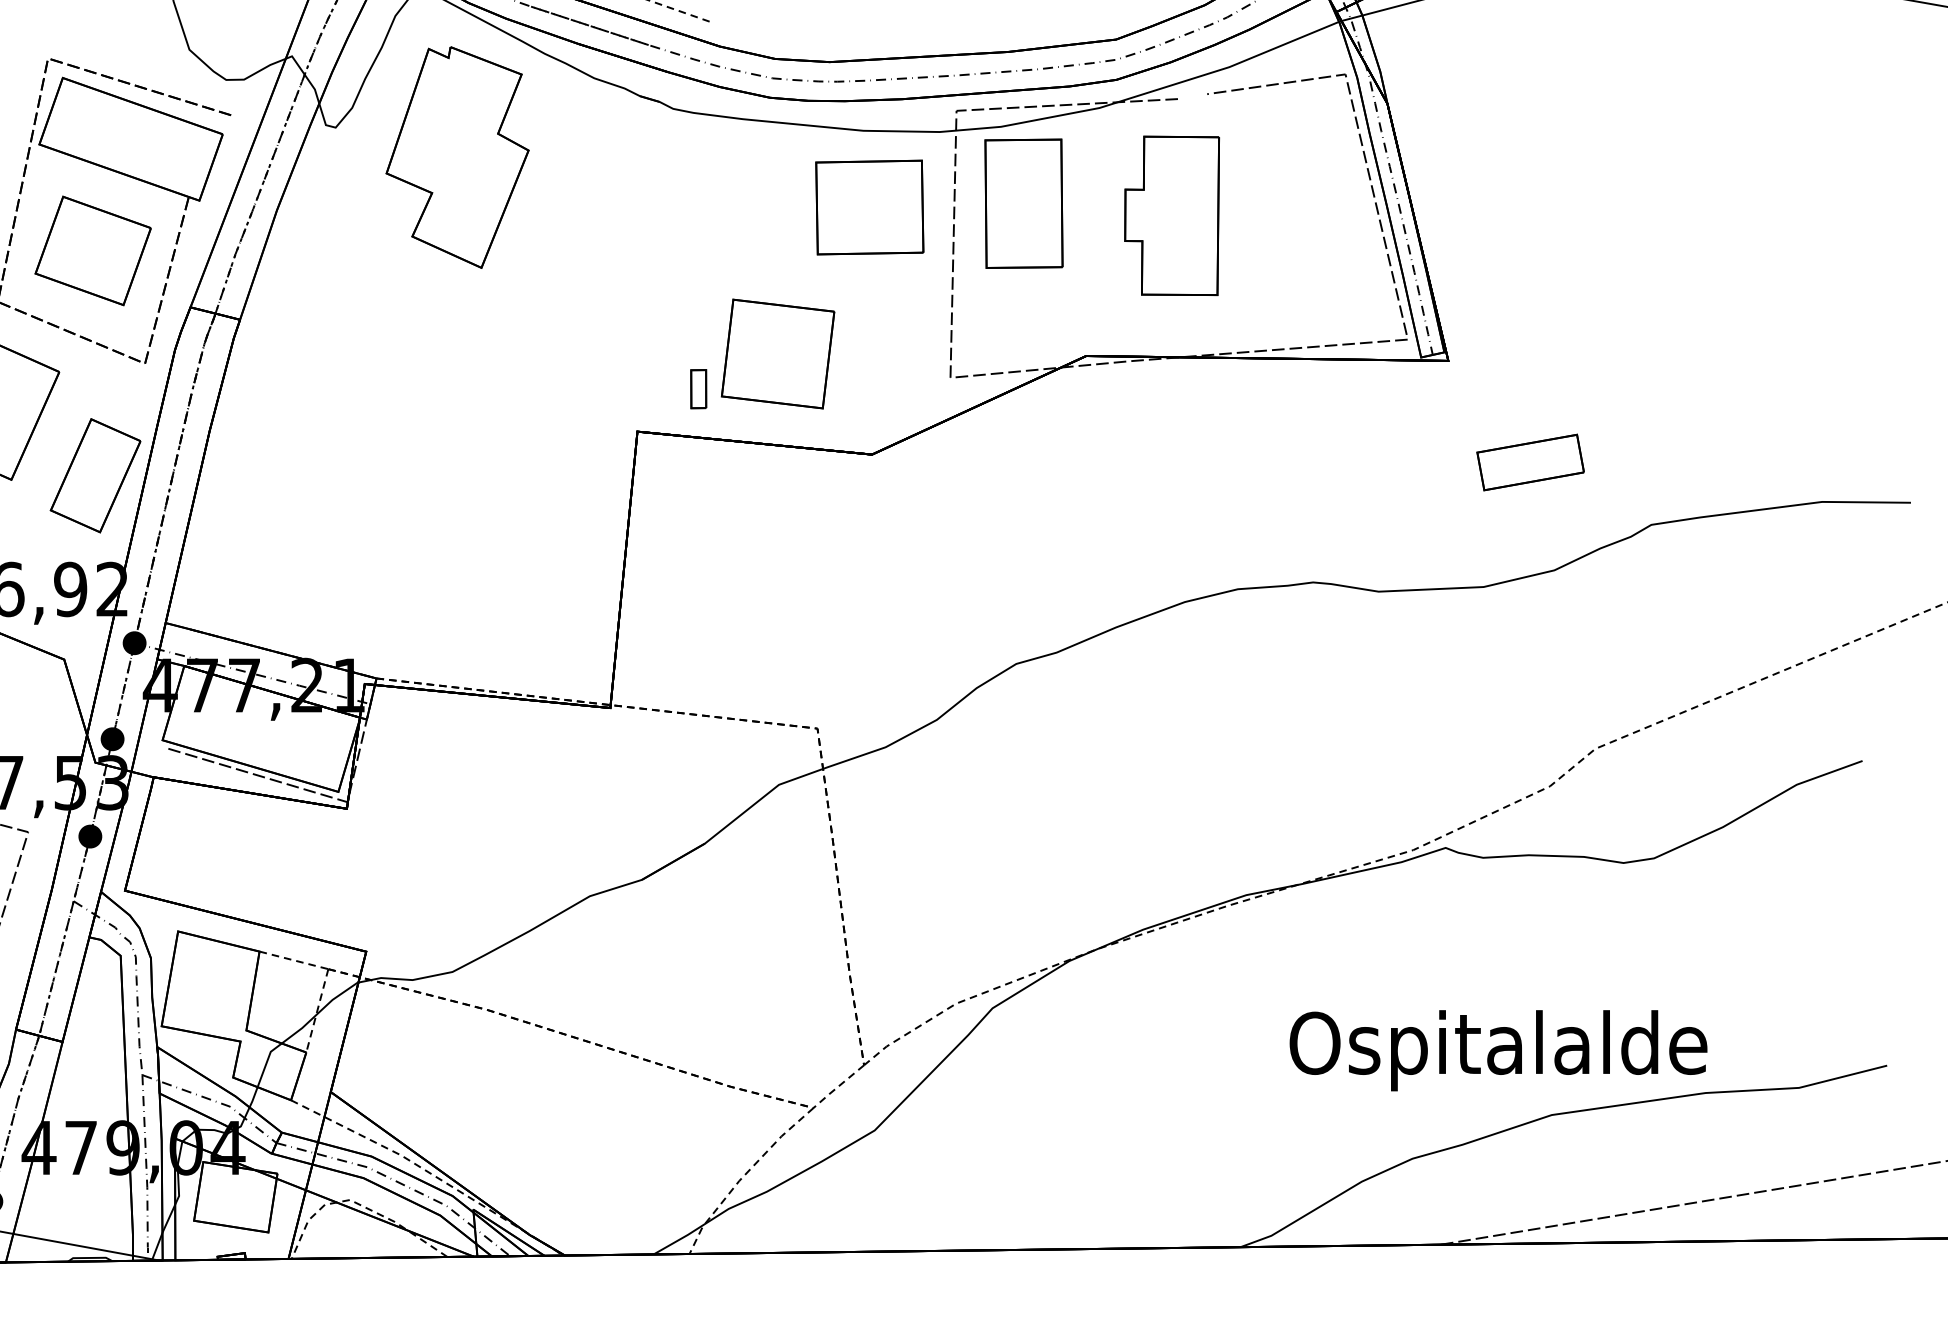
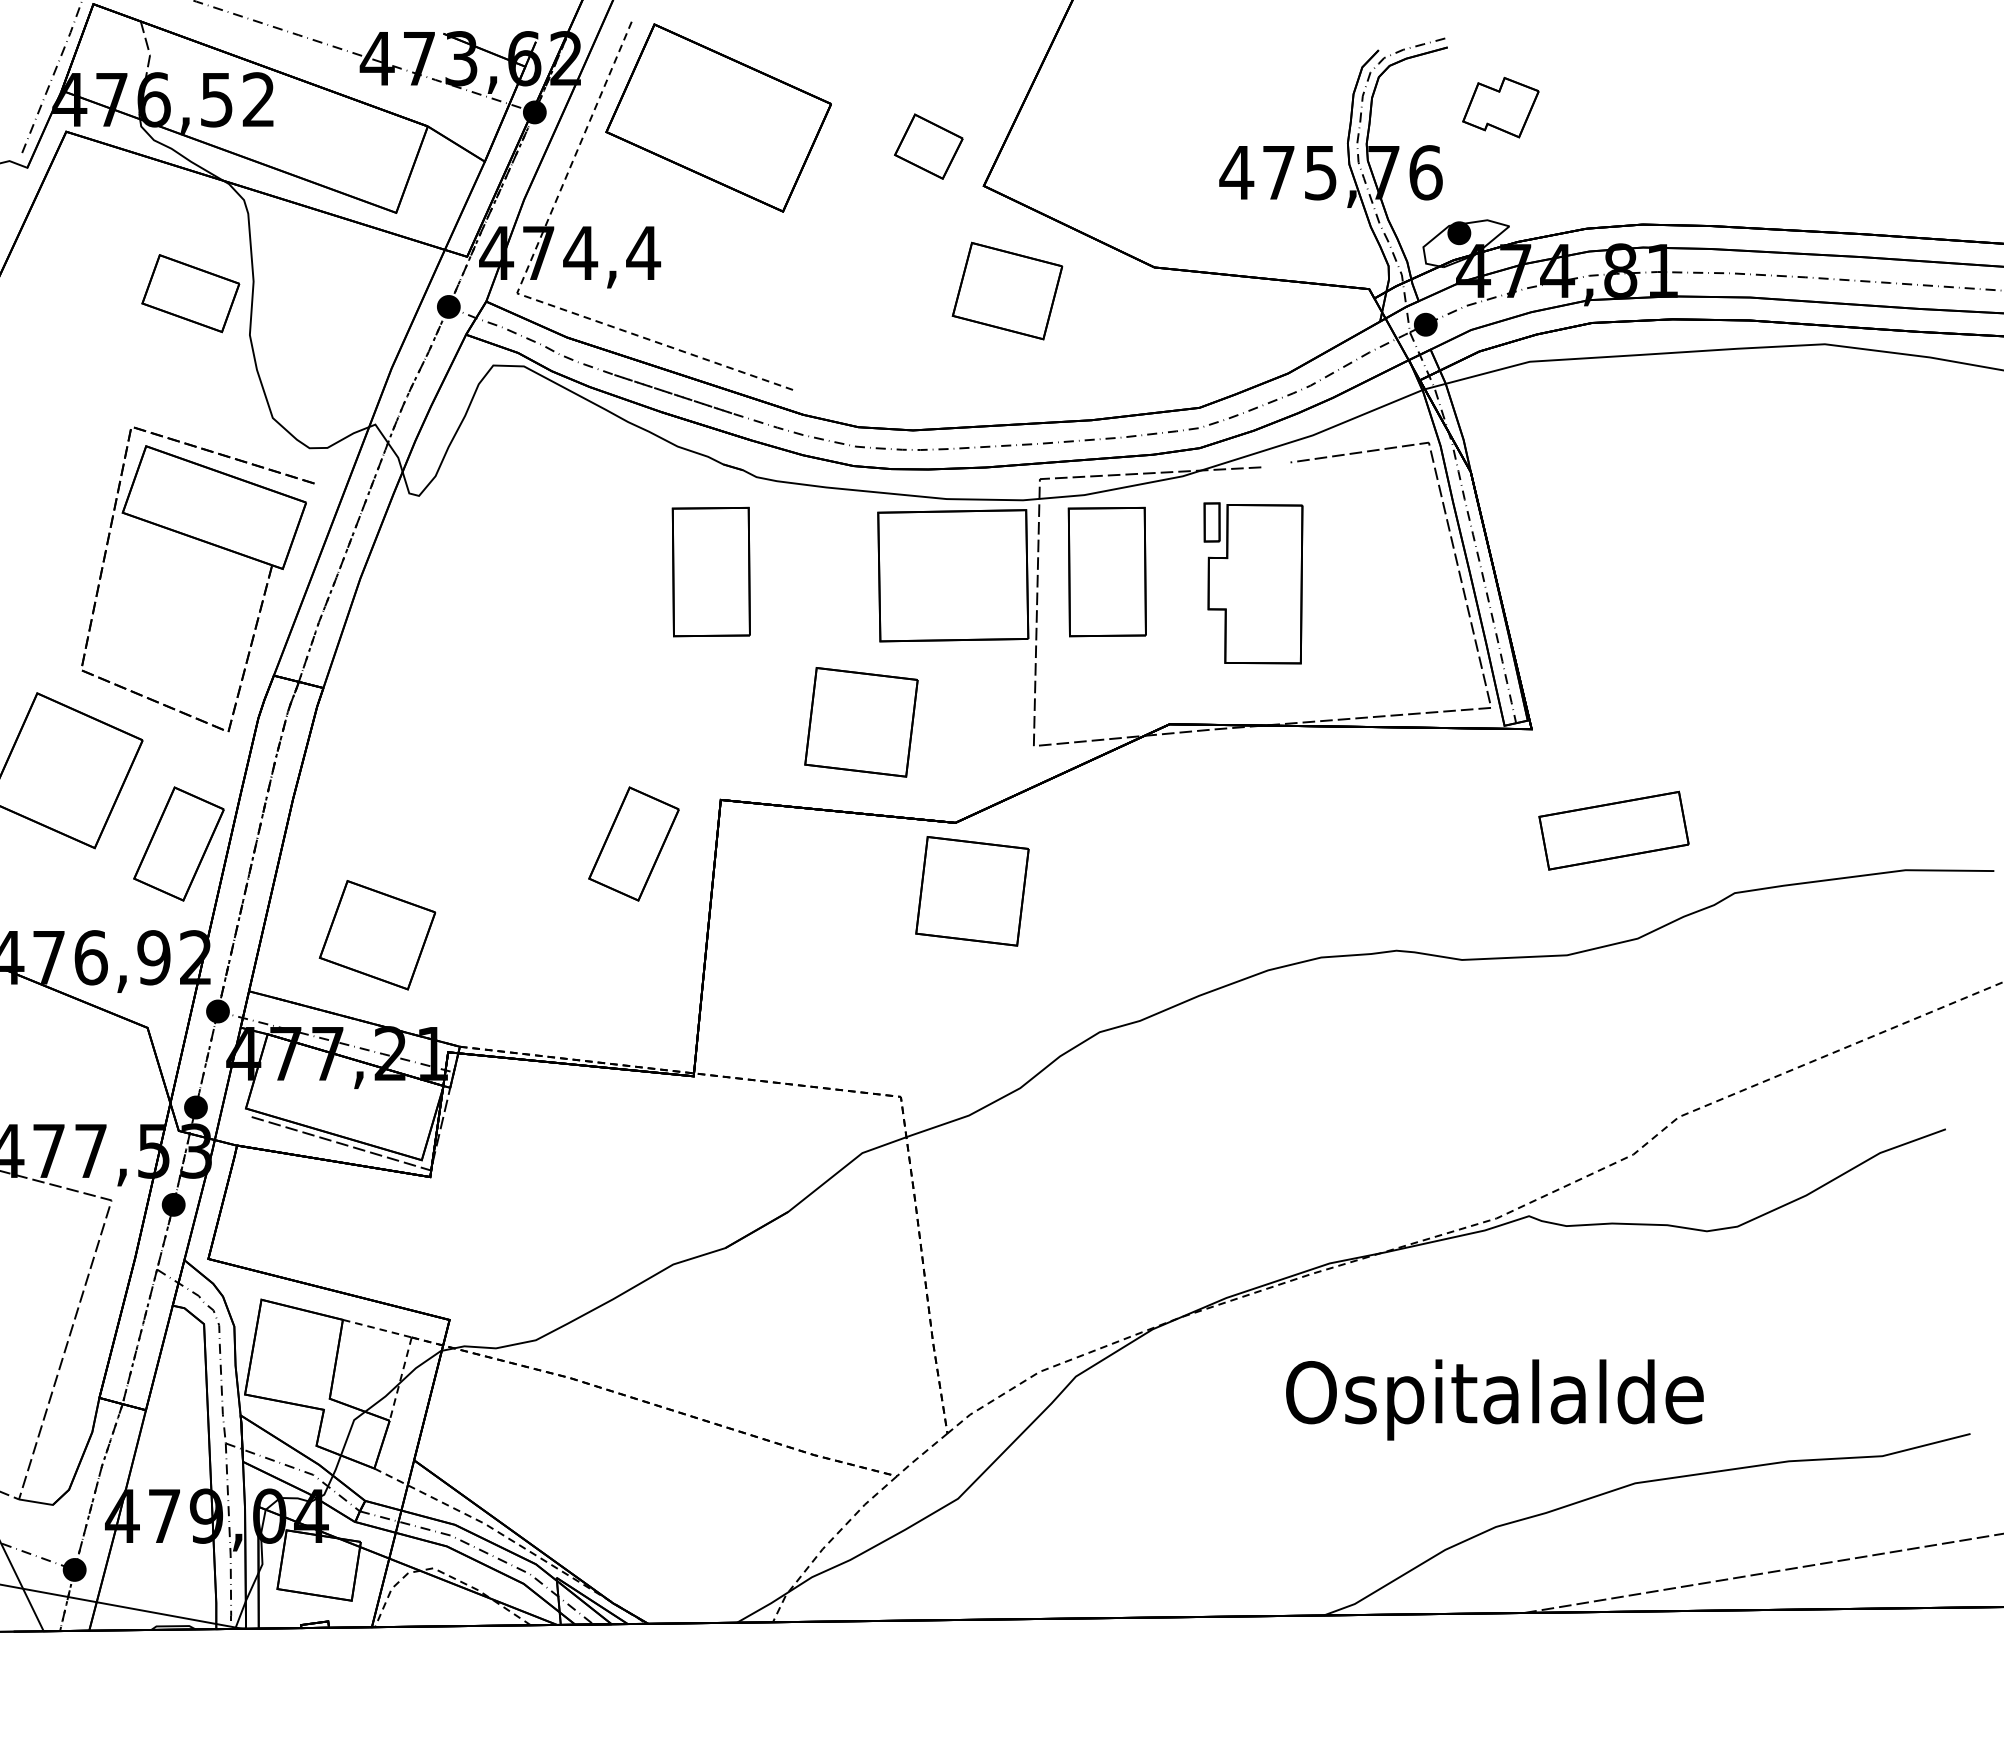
part: (457, 157) -> (540, 525), removed
part: (627, 203) -> (710, 571), added
part: (869, 207) -> (952, 575), size x1.4
part: (93, 251) -> (377, 935), moved
part: (698, 389) -> (1211, 522), moved
part: (1530, 462) -> (1613, 830), size x1.4
part: (550, 475) -> (633, 843), added
part: (889, 523) -> (972, 891), added
text: (1498, 1050) -> (1494, 1399), moved

